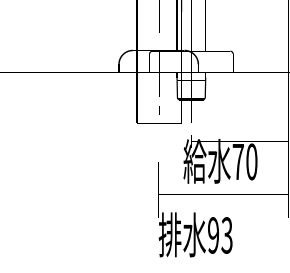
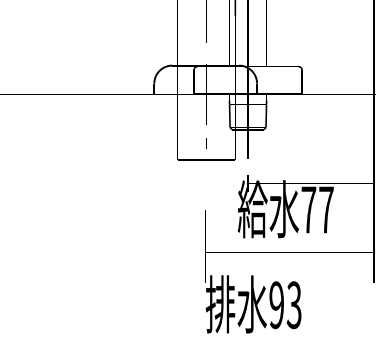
text: (251, 161) -> (325, 209), 70 -> 77

